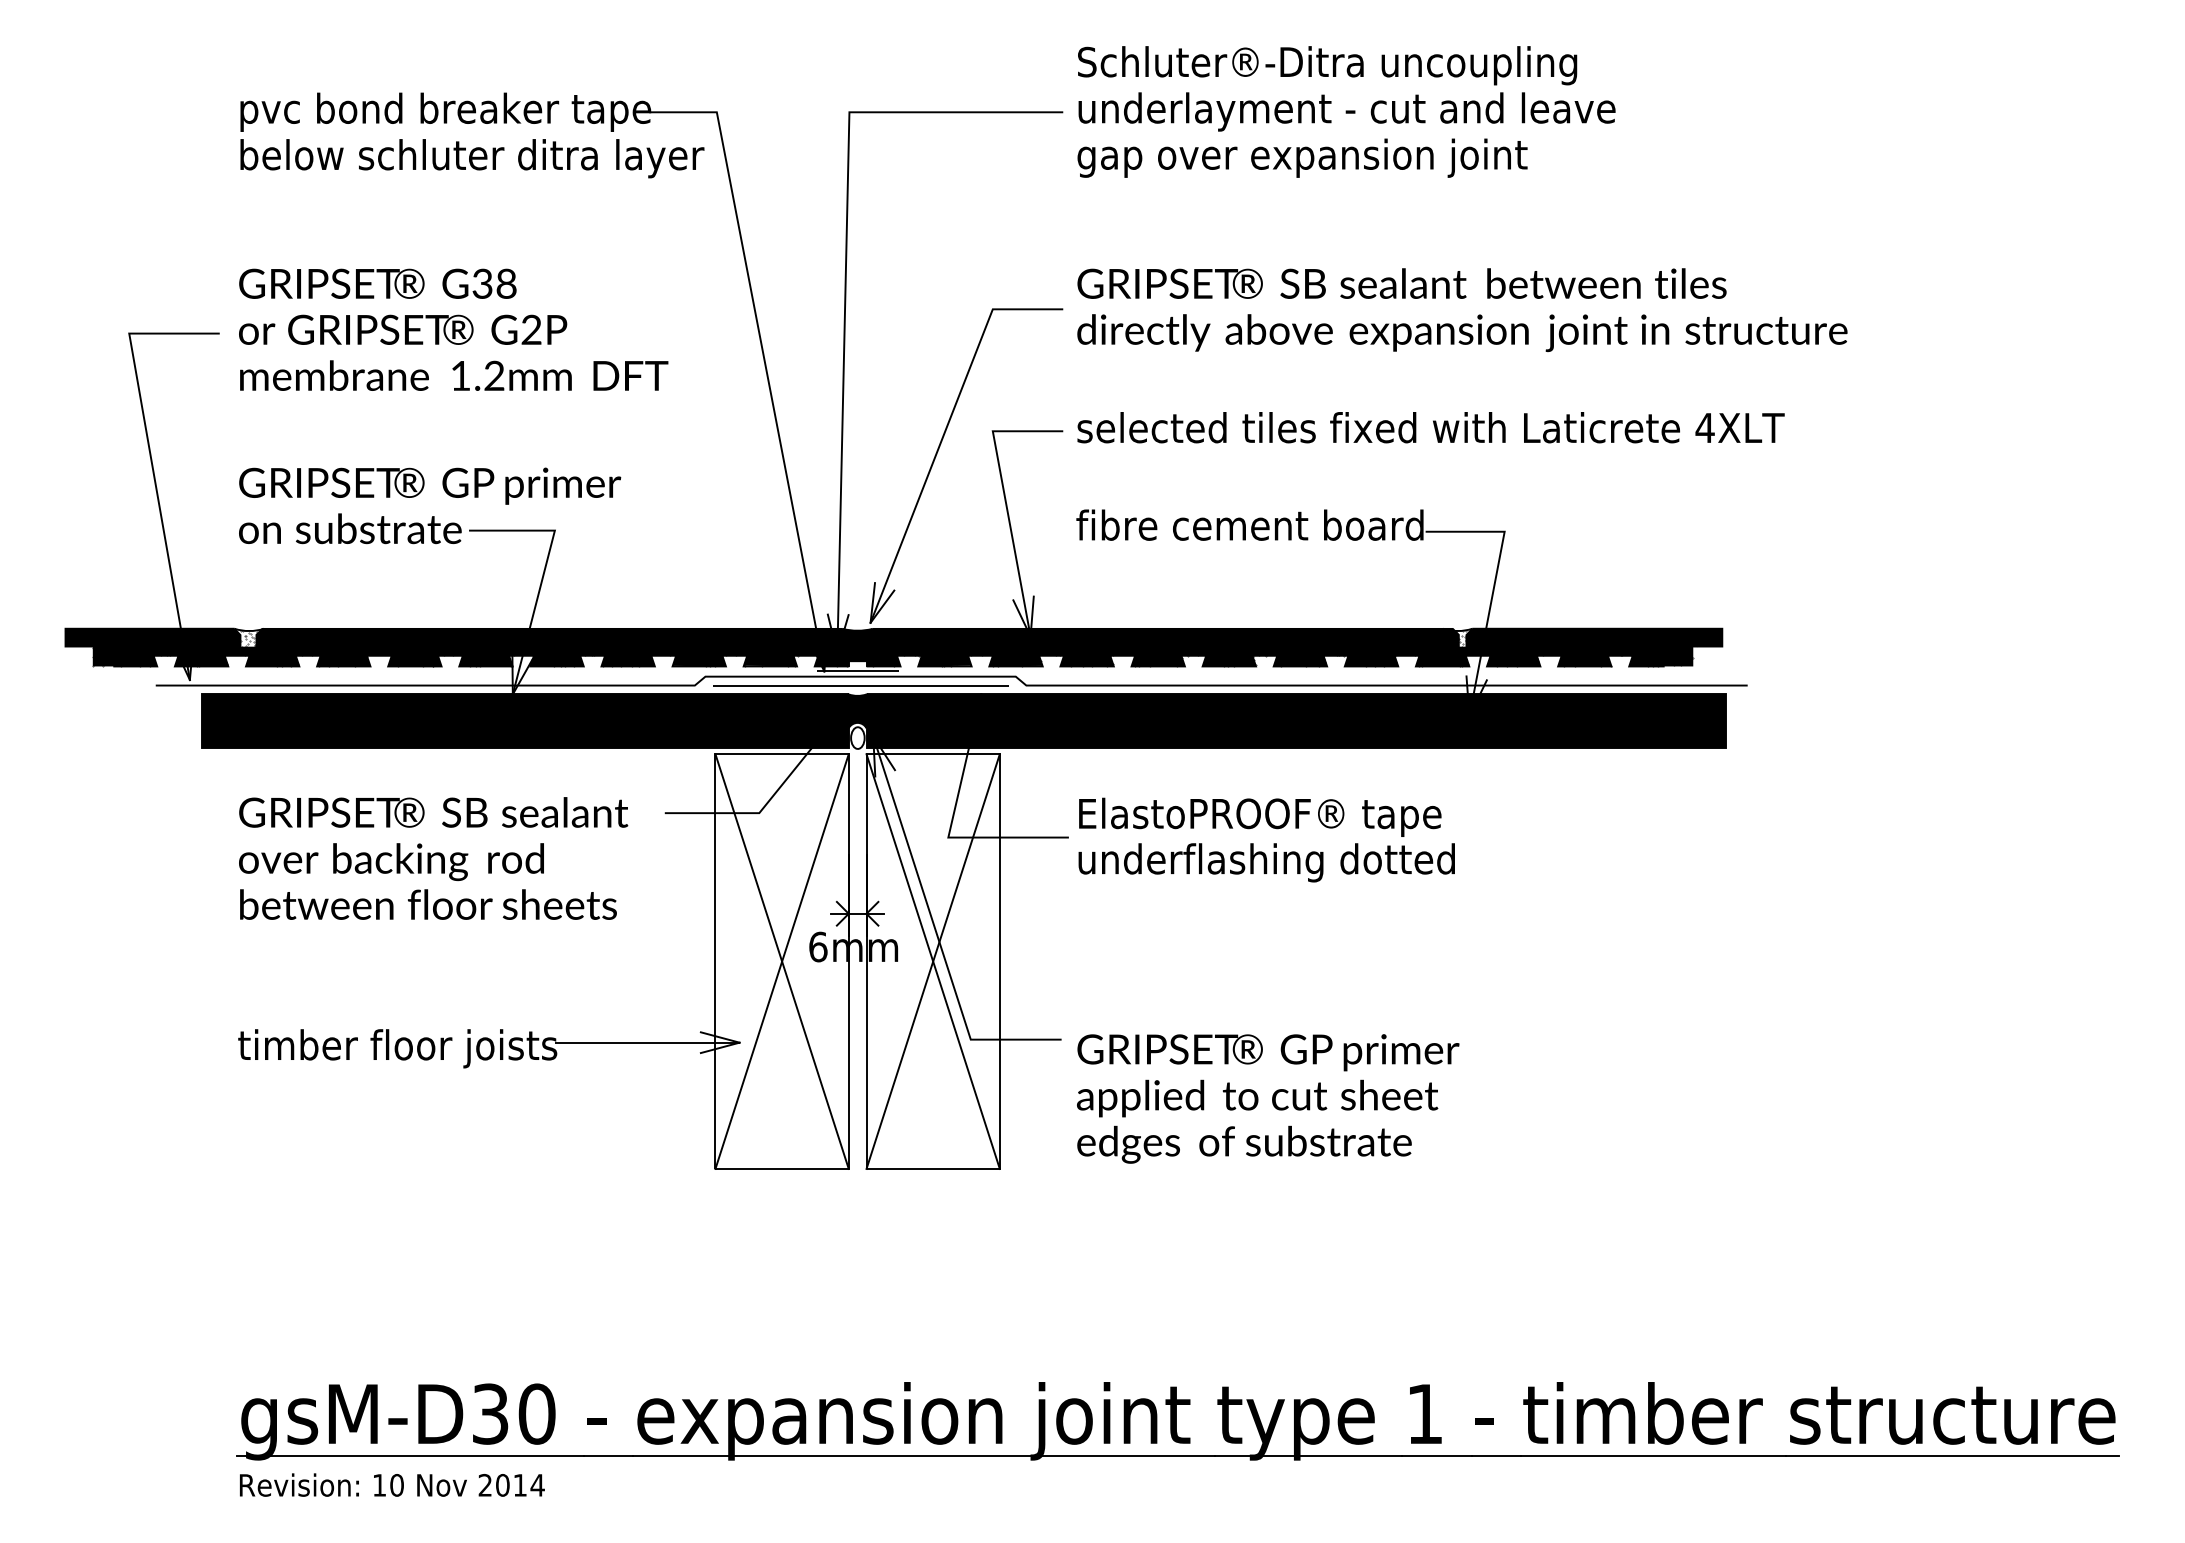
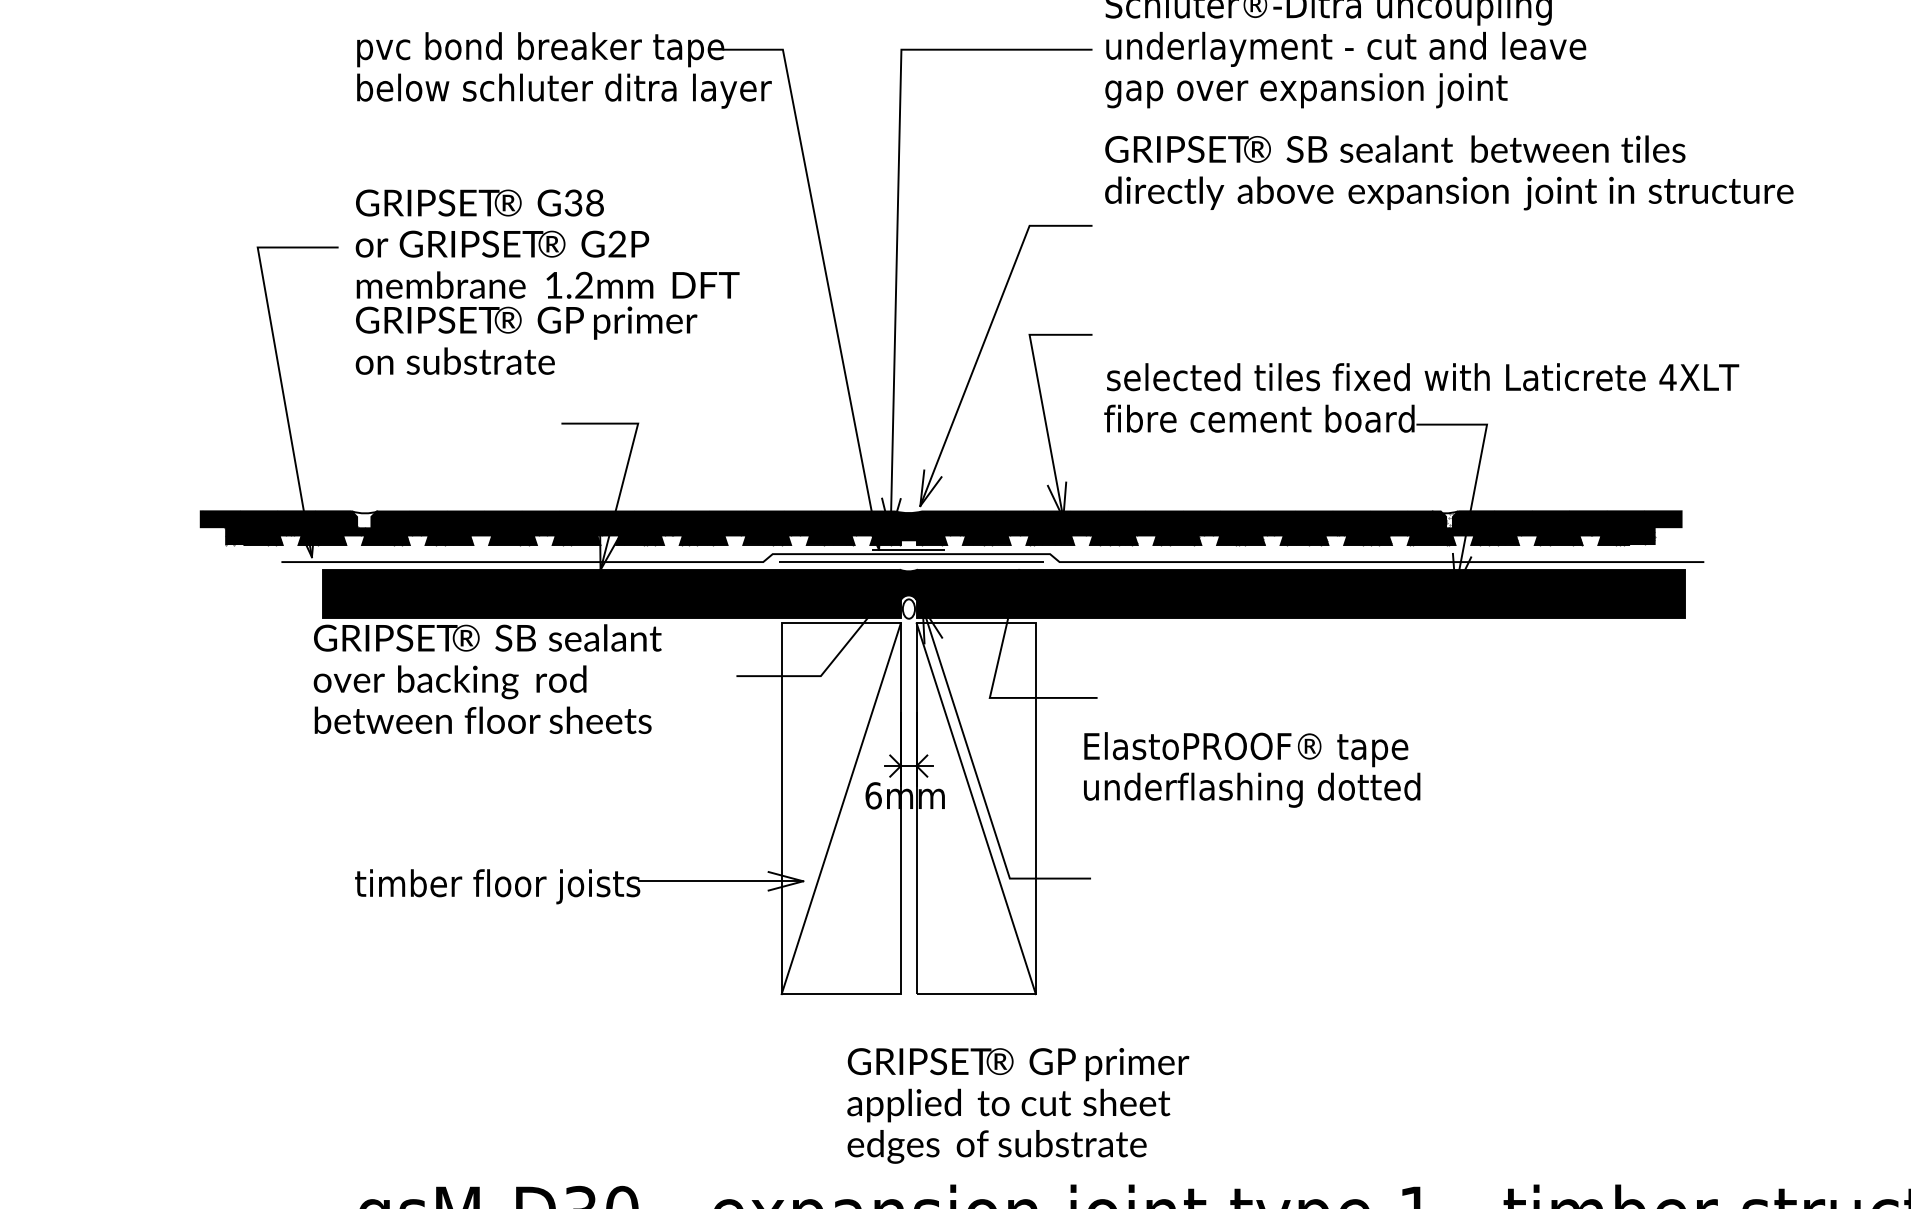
text: (1462, 309) -> (1449, 172), moved
text: (1430, 427) -> (1422, 377), moved
text: (430, 505) -> (526, 340), moved
hatch: (250, 637) -> (366, 519), removed
text: (1266, 839) -> (1251, 769), moved
text: (433, 858) -> (487, 679), moved
line: (781, 961) -> (840, 808), removed
line: (932, 961) -> (975, 808), removed
text: (1268, 1098) -> (1018, 1105), moved

